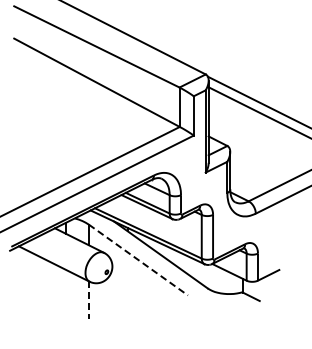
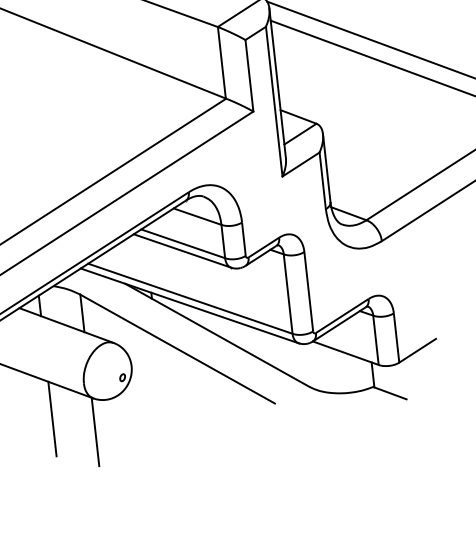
line: (138, 260) -> (177, 349), dashed -> solid
line: (66, 290) -> (52, 418), added
line: (88, 300) -> (94, 432), dashed -> solid

